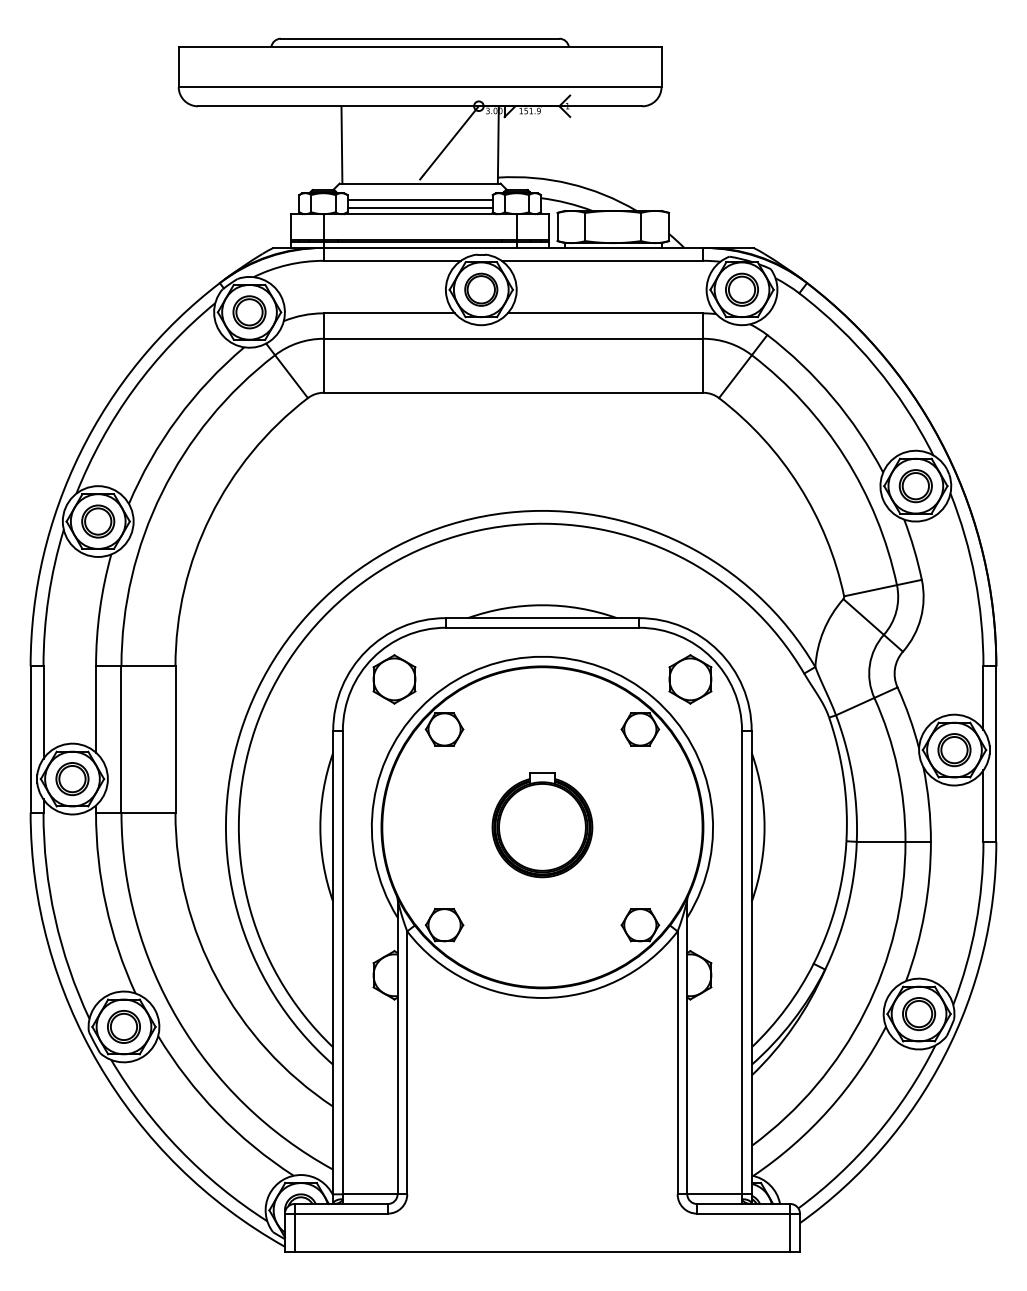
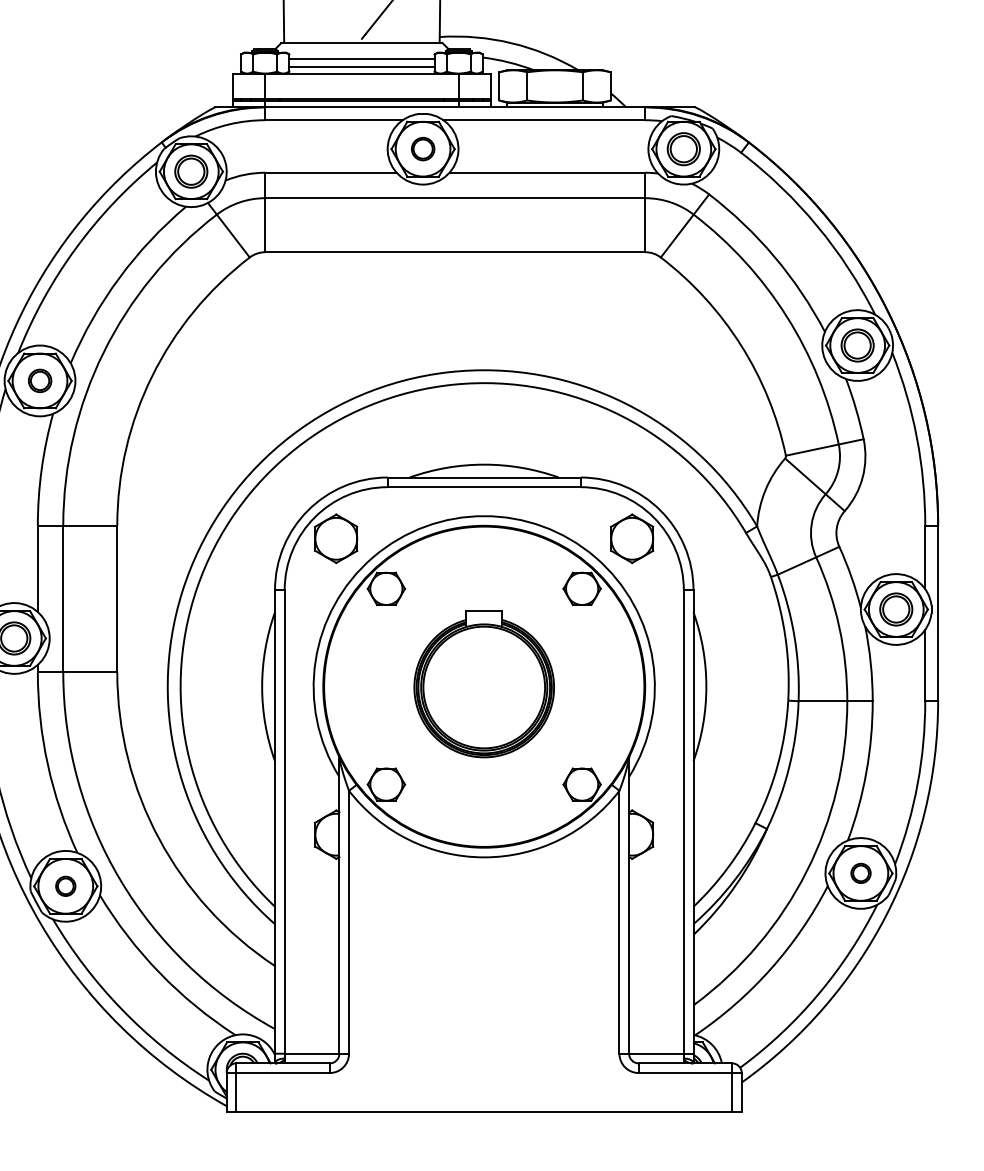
part: (481, 289) -> (423, 148), size x0.7
part: (98, 521) -> (40, 380), size x0.7
part: (542, 825) -> (484, 684), size x1.4
part: (919, 1013) -> (861, 872), size x0.6
part: (123, 1026) -> (65, 885), size x0.6

